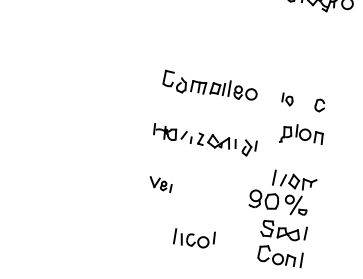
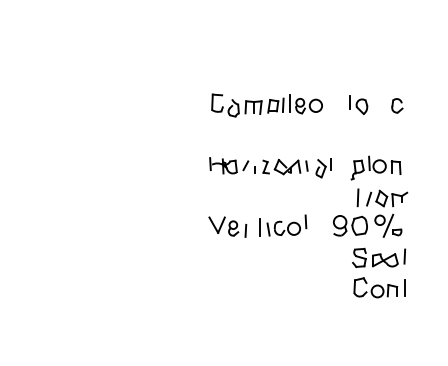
part: (287, 99) -> (358, 105), size x1.43
part: (301, 135) -> (375, 167), moved
part: (160, 184) -> (227, 226), size x1.43
part: (194, 238) -> (283, 225), moved

